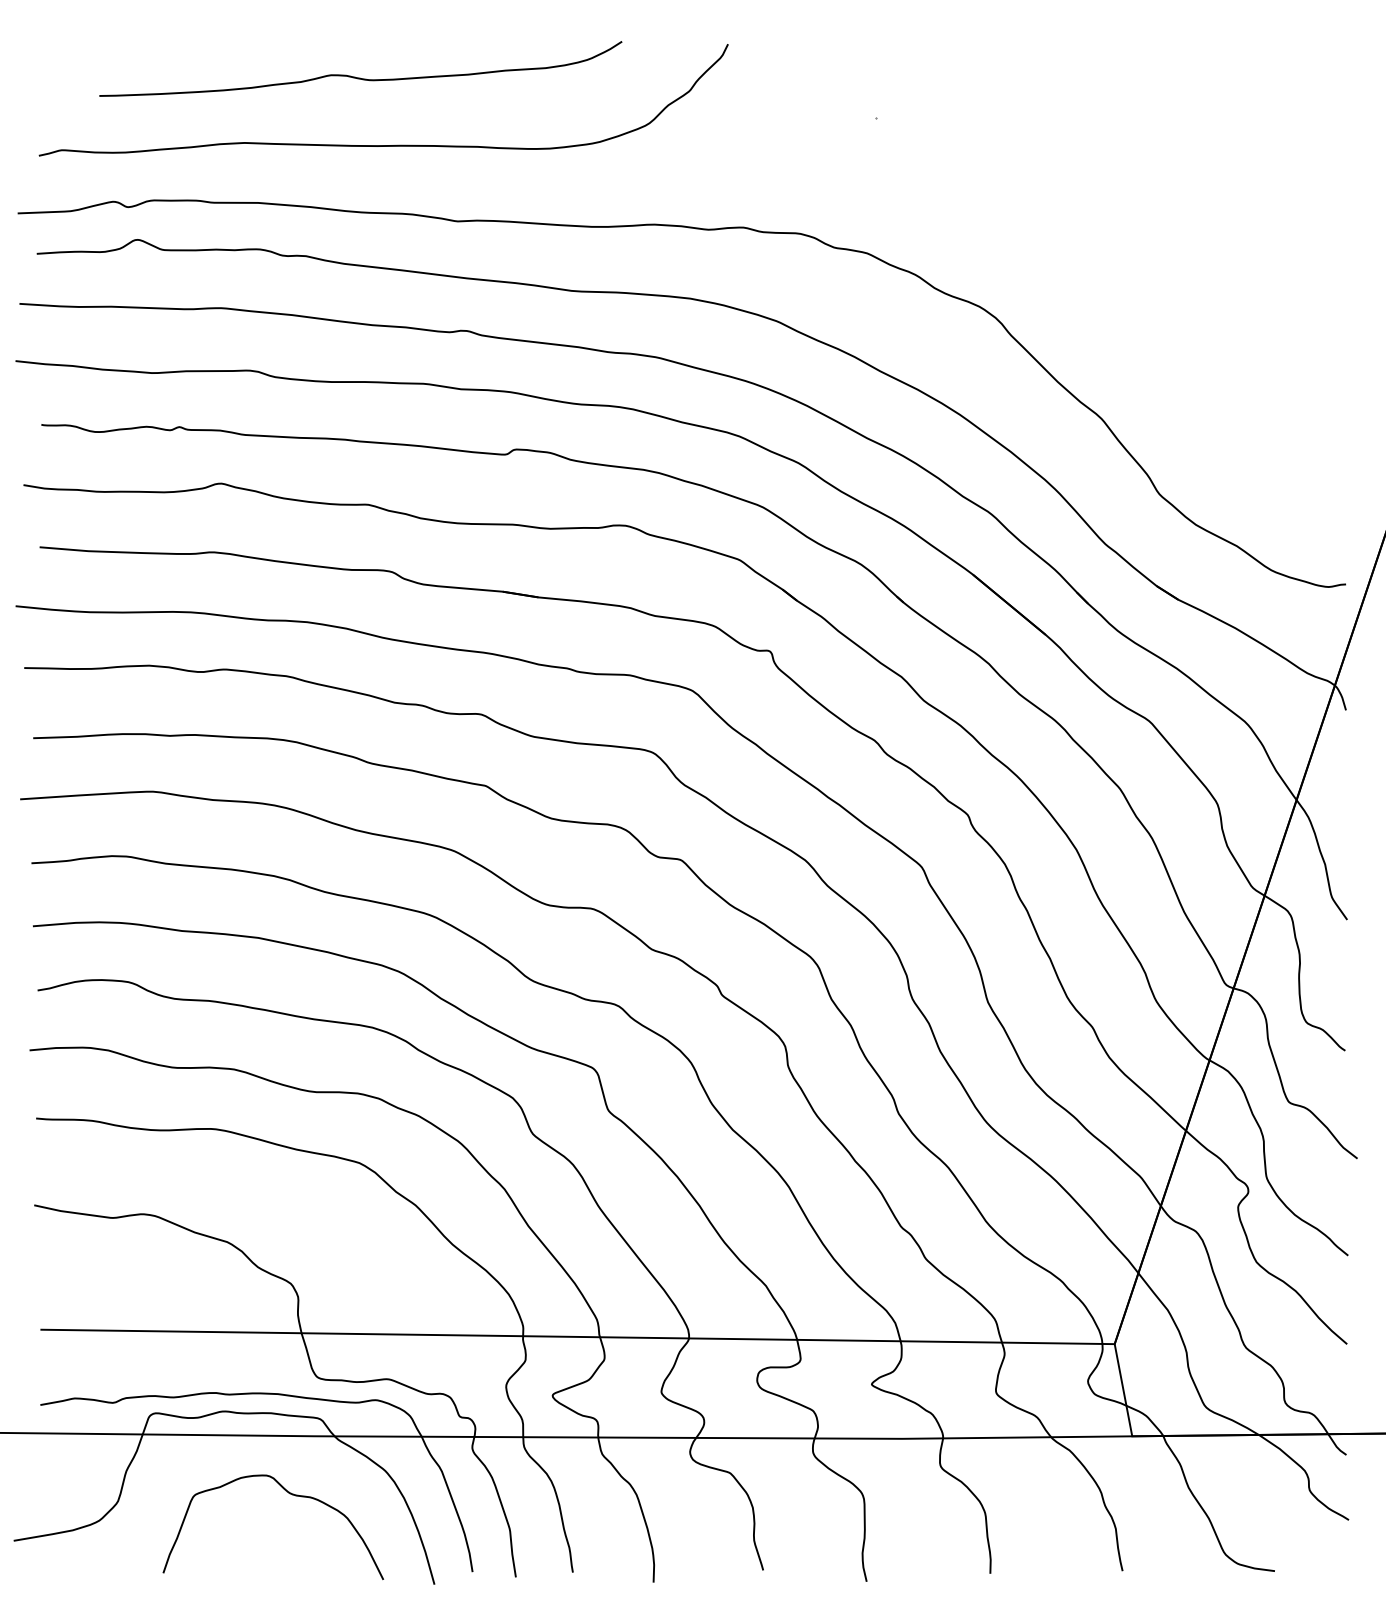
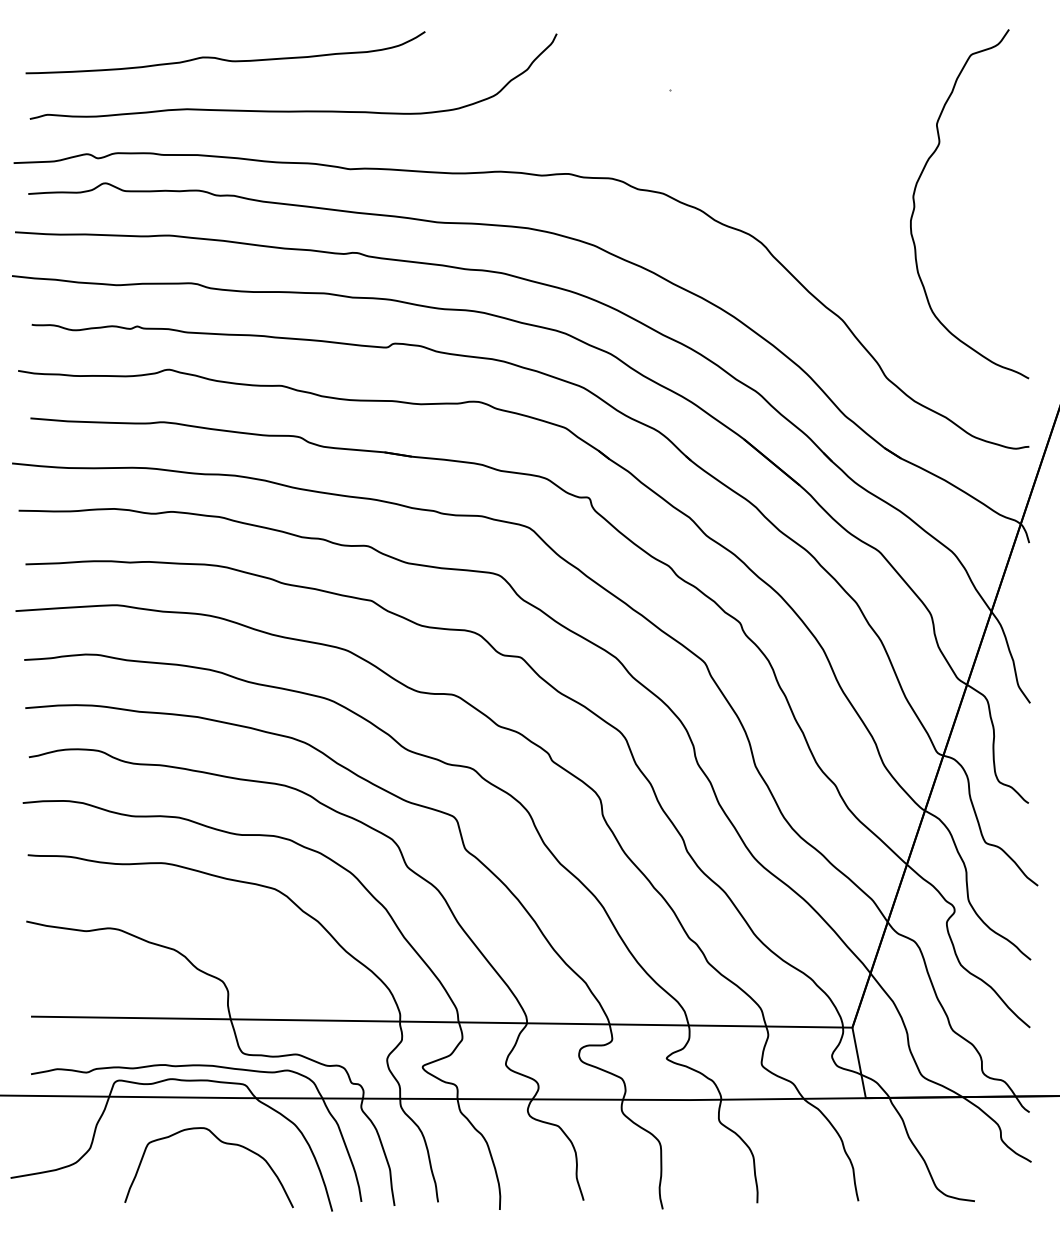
curve: (360, 77) -> (225, 59), moved
curve: (1196, 266) -> (914, 203), added

